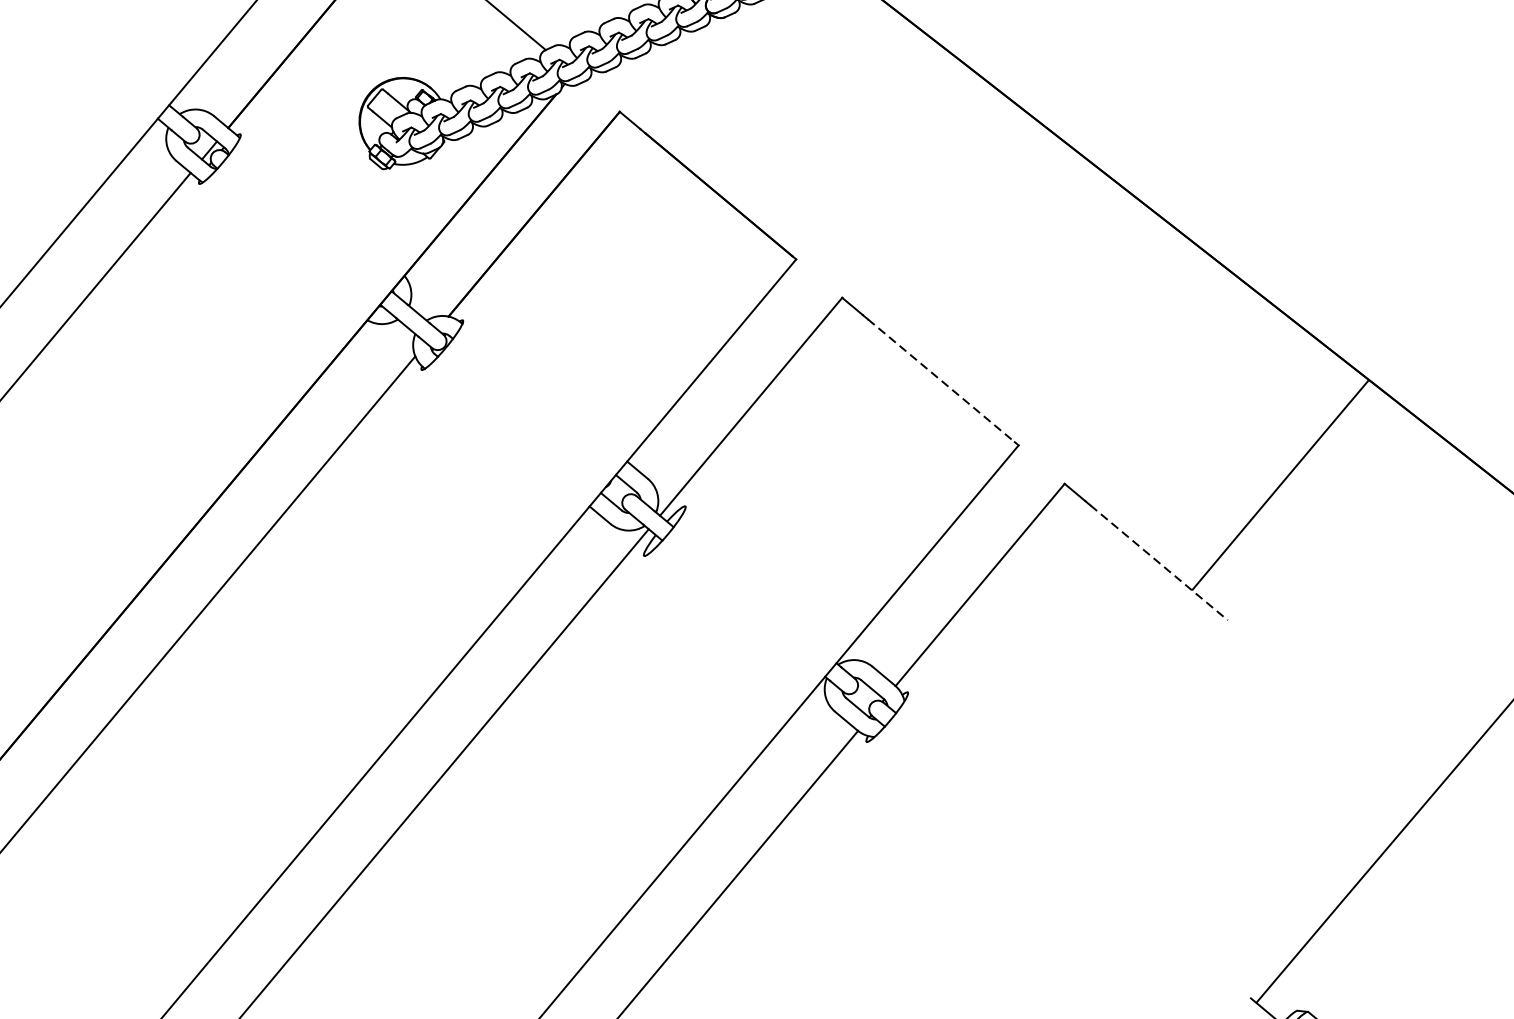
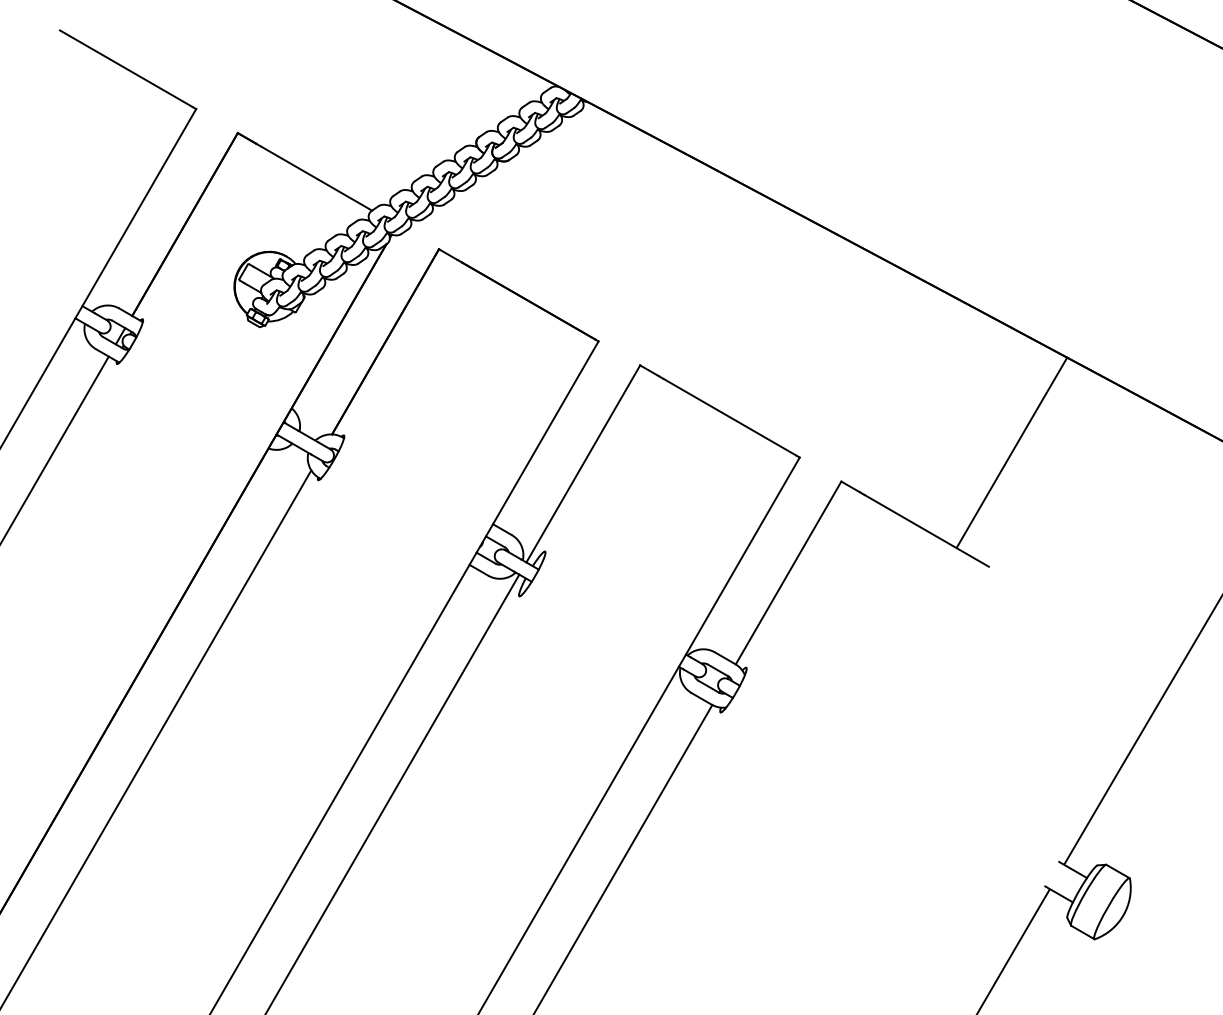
line: (940, 381) -> (729, 417), dashed -> solid
line: (1158, 562) -> (926, 530), dashed -> solid

